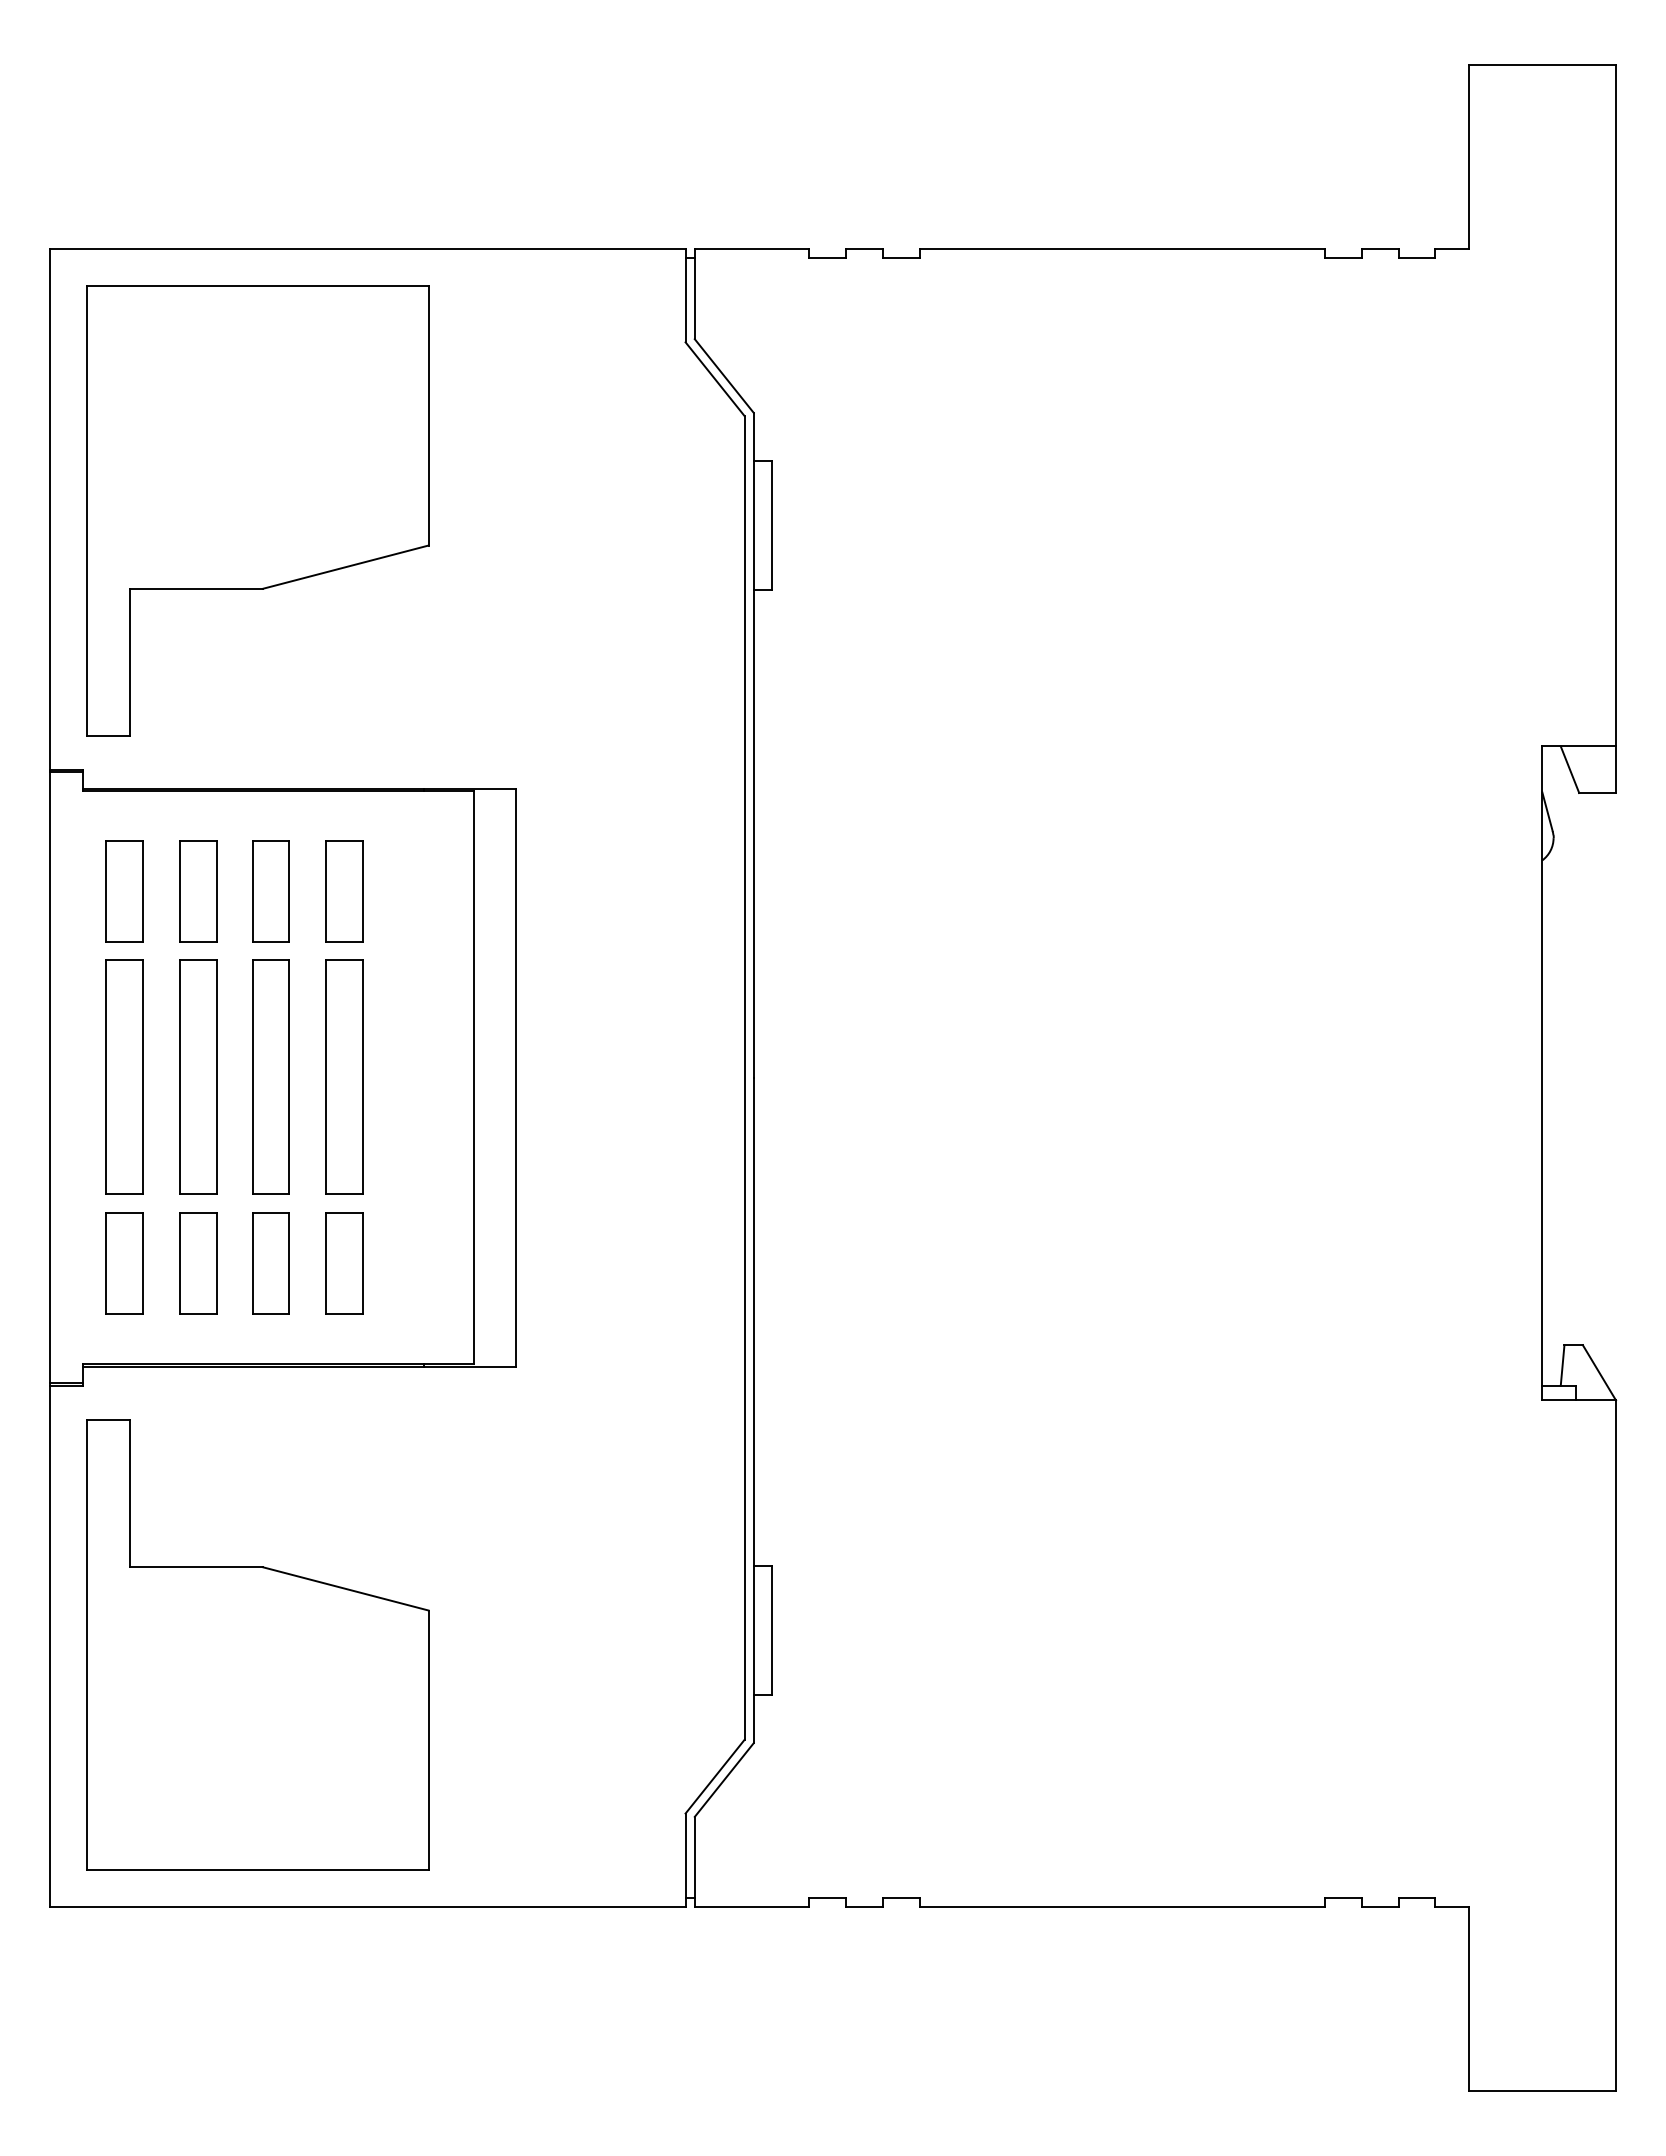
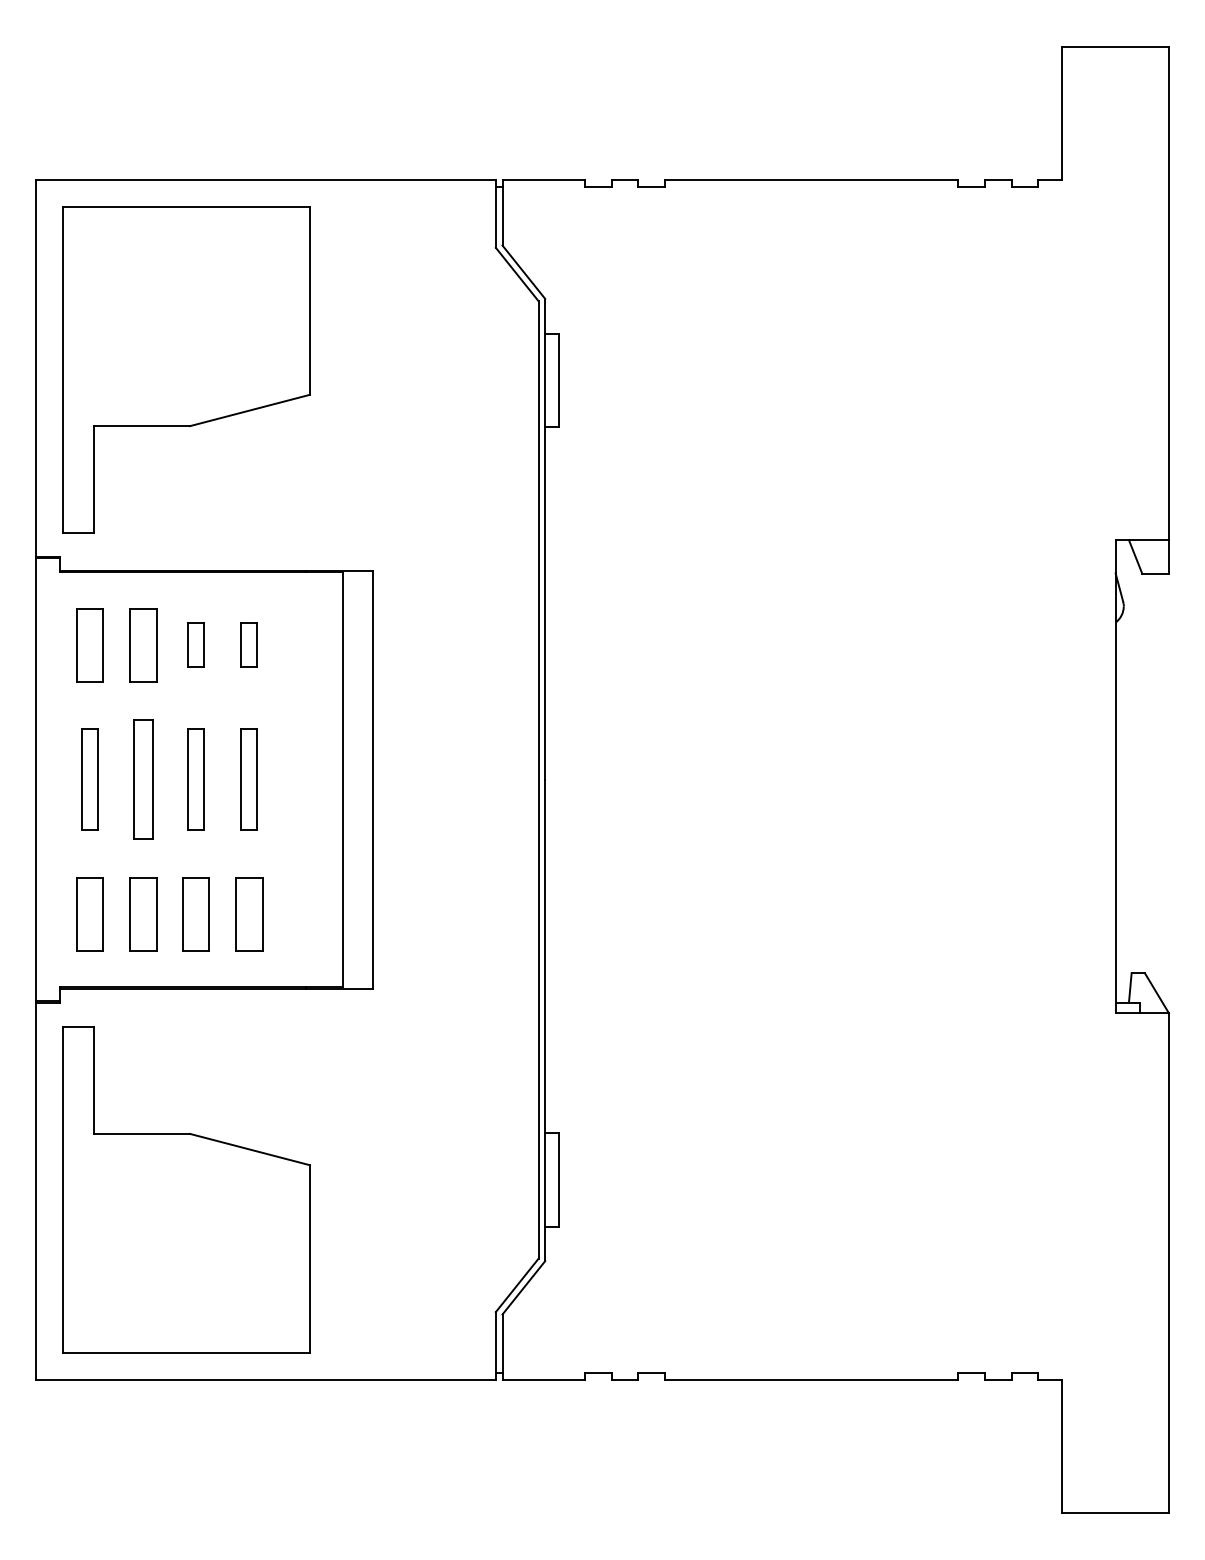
part: (270, 891) -> (195, 645), size x0.6
part: (344, 891) -> (249, 645), size x0.6
part: (124, 1076) -> (89, 778), size x0.6
part: (198, 1076) -> (143, 778), size x0.7
part: (270, 1076) -> (195, 778), size x0.6
part: (344, 1076) -> (249, 778), size x0.6

